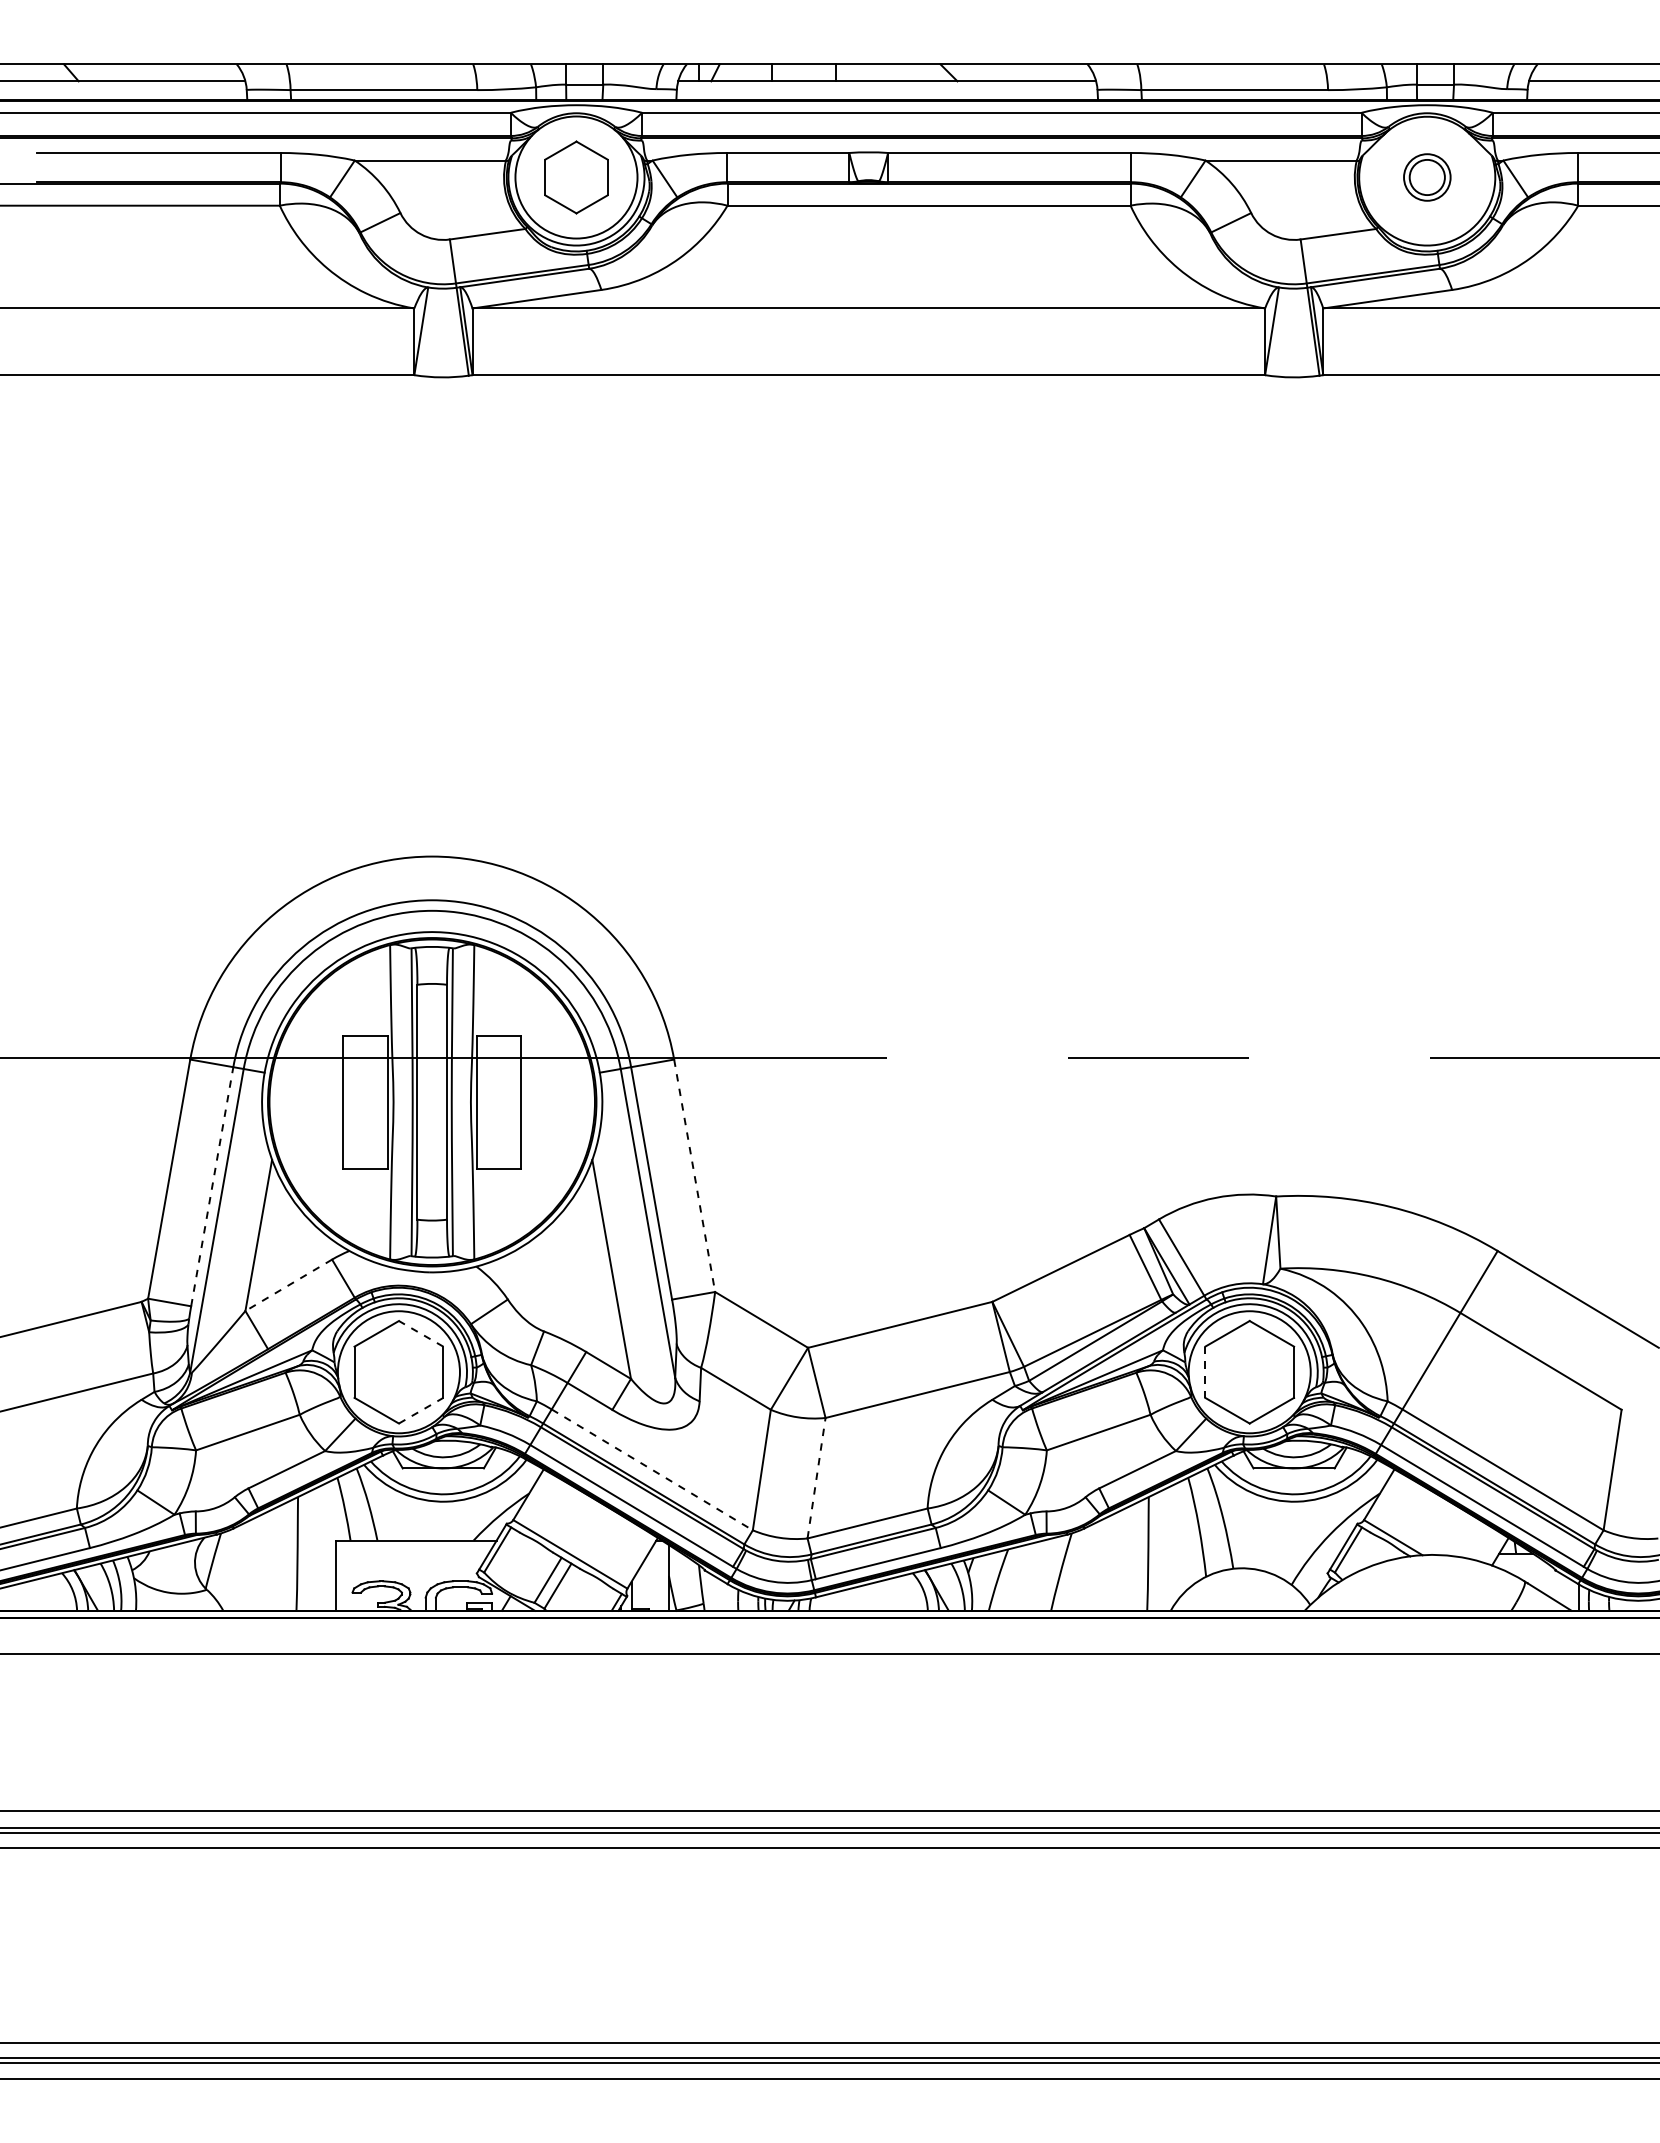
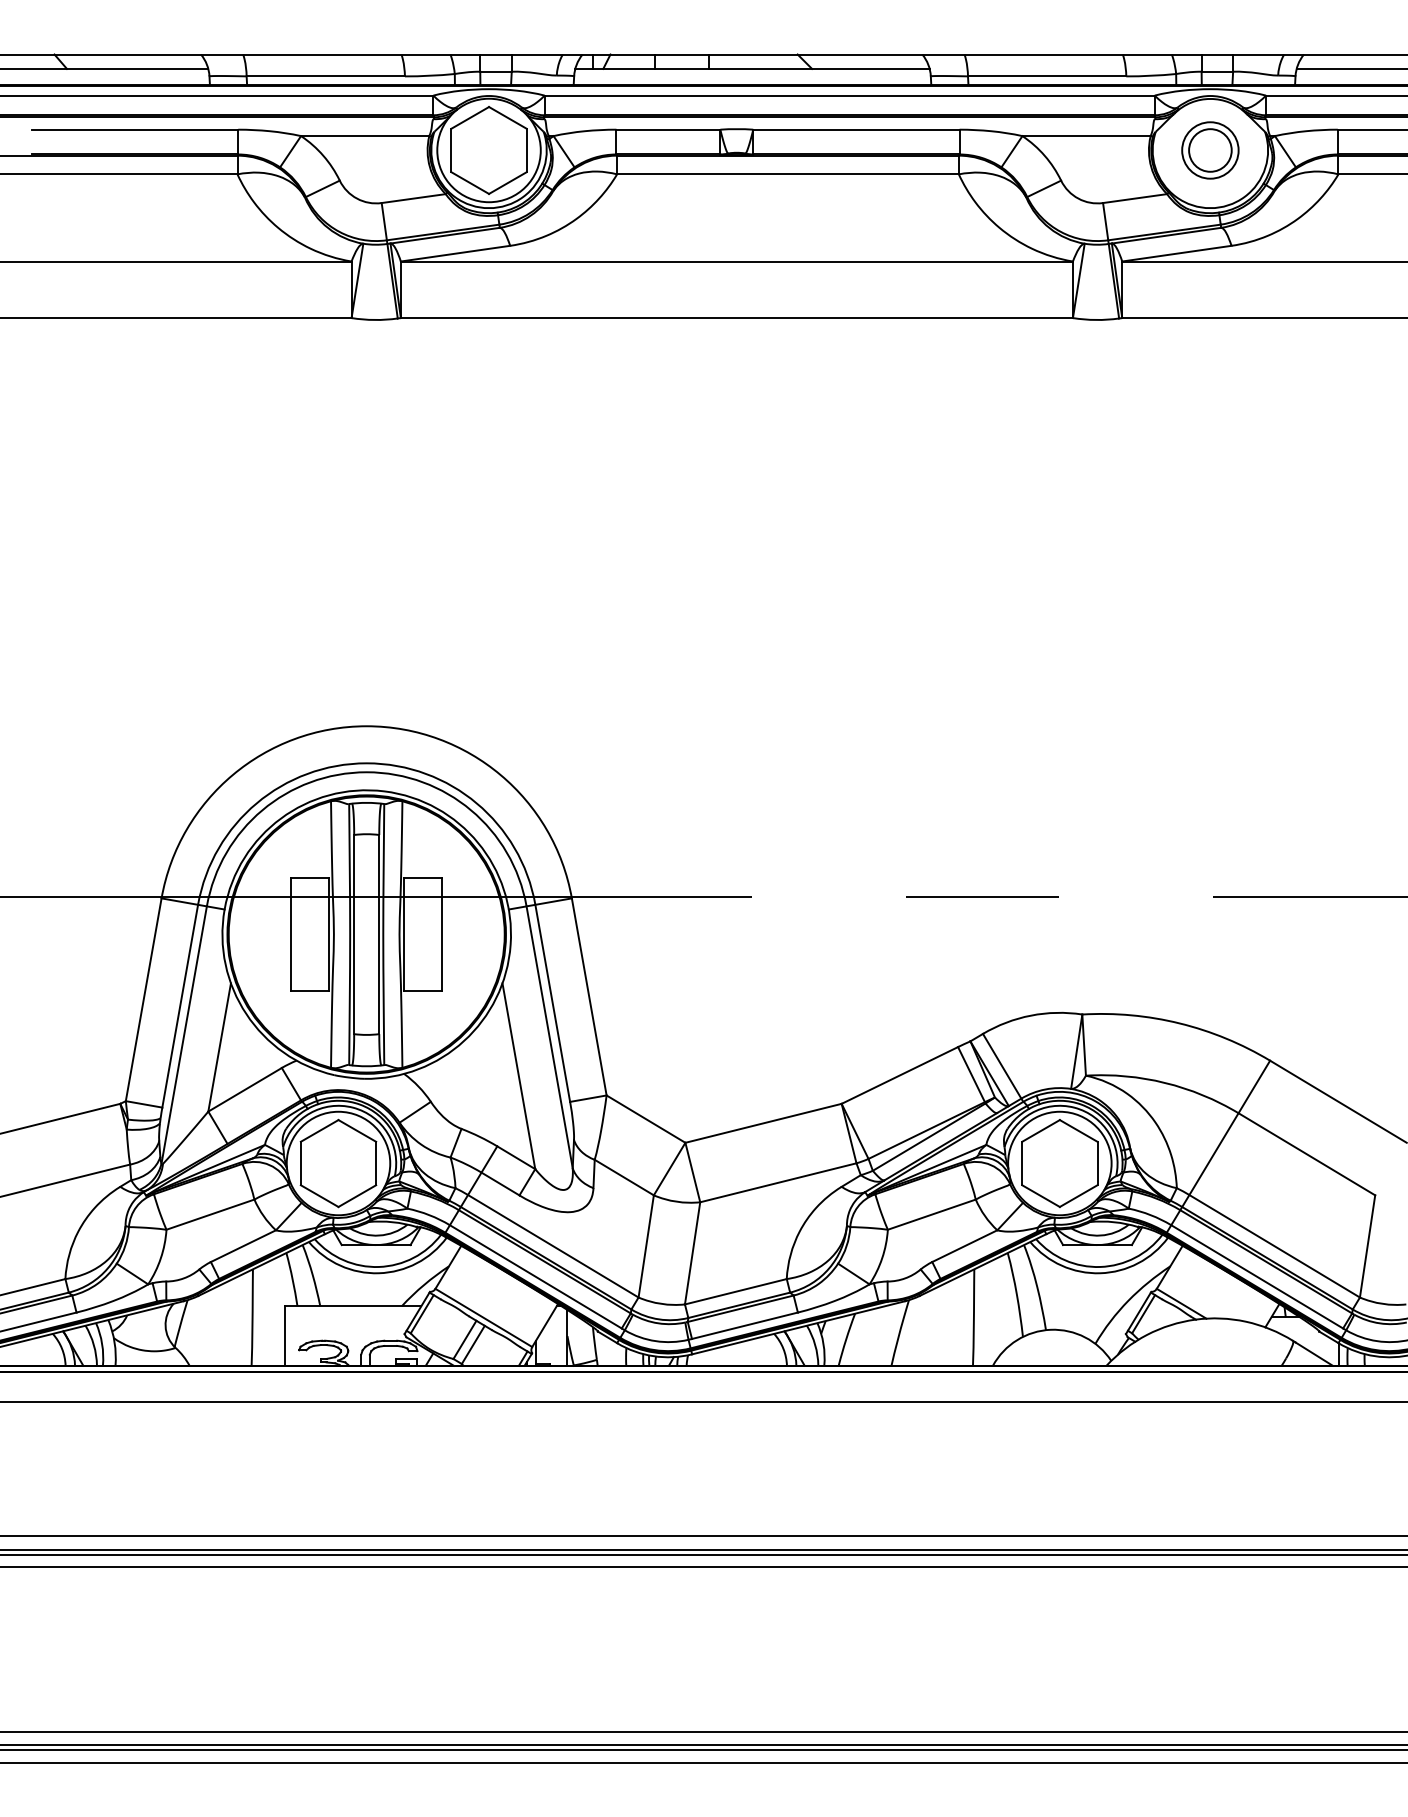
part: (576, 177) -> (489, 150), size x1.43
part: (1427, 177) -> (1210, 150), size x1.43
line: (694, 1176) -> (589, 997), dashed -> solid
line: (212, 1186) -> (180, 1006), dashed -> solid
line: (288, 1285) -> (244, 1089), dashed -> solid
line: (421, 1333) -> (357, 1130), dashed -> solid
line: (1205, 1372) -> (1022, 1163), dashed -> solid
line: (421, 1410) -> (357, 1195), dashed -> solid
line: (652, 1470) -> (553, 1246), dashed -> solid
line: (816, 1478) -> (692, 1253), dashed -> solid

